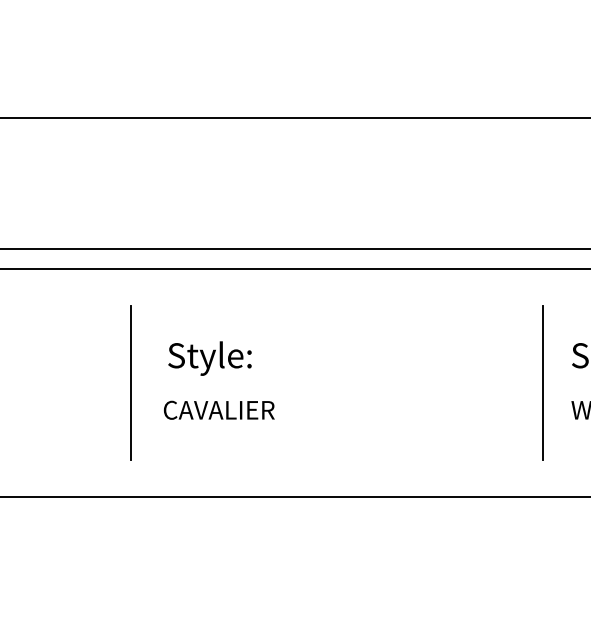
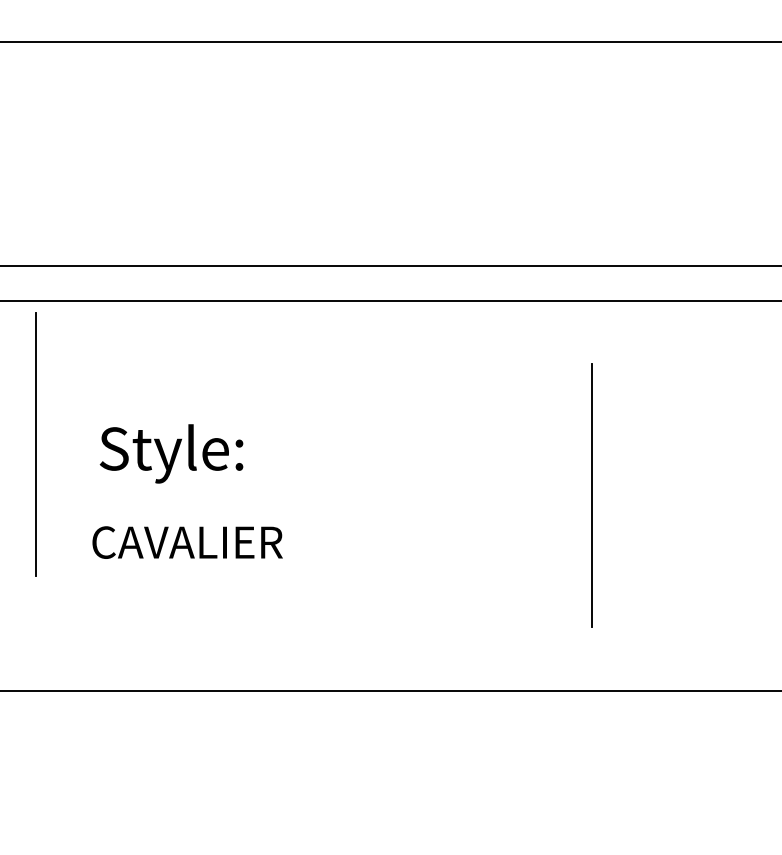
line: (130, 382) -> (35, 443), moved
line: (542, 382) -> (591, 494), moved

